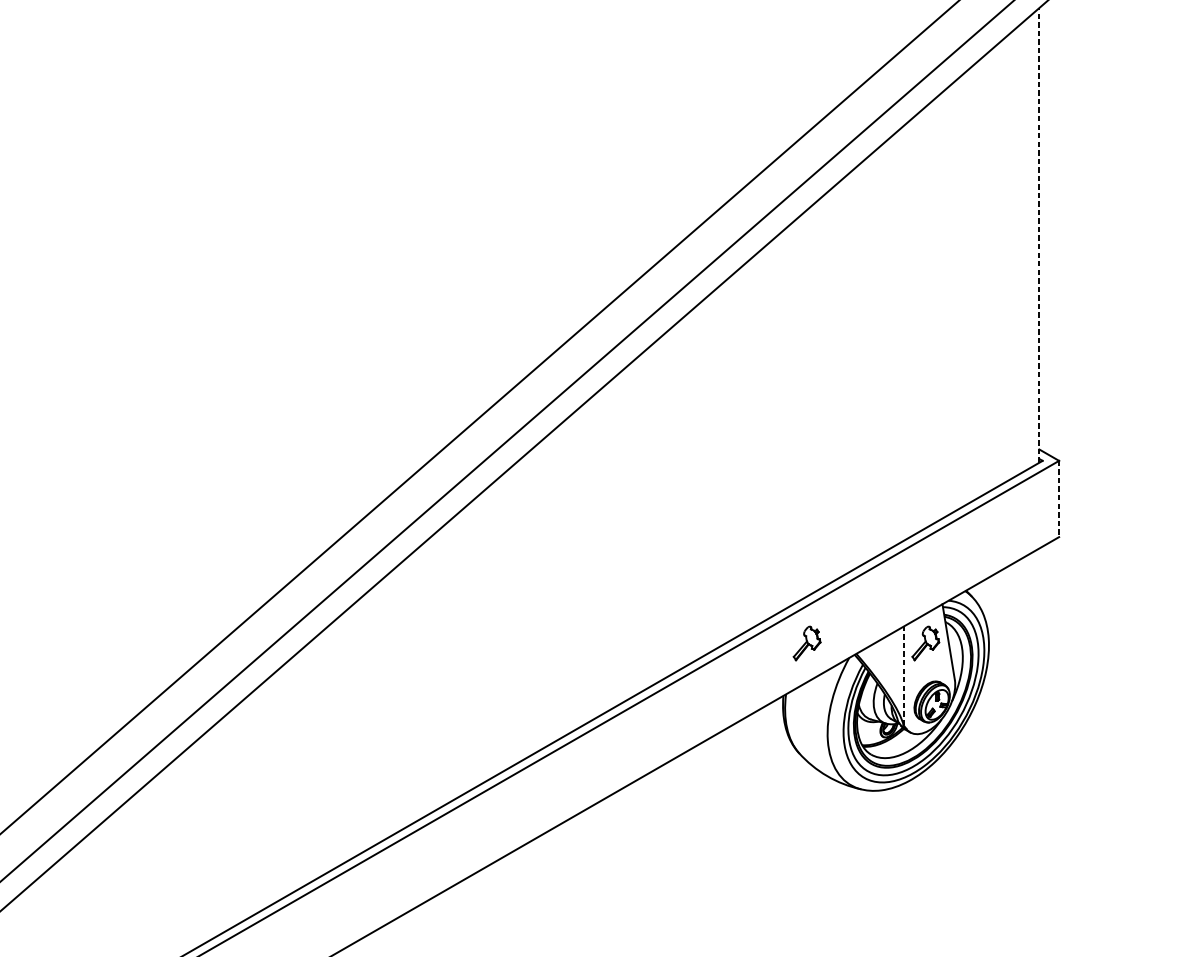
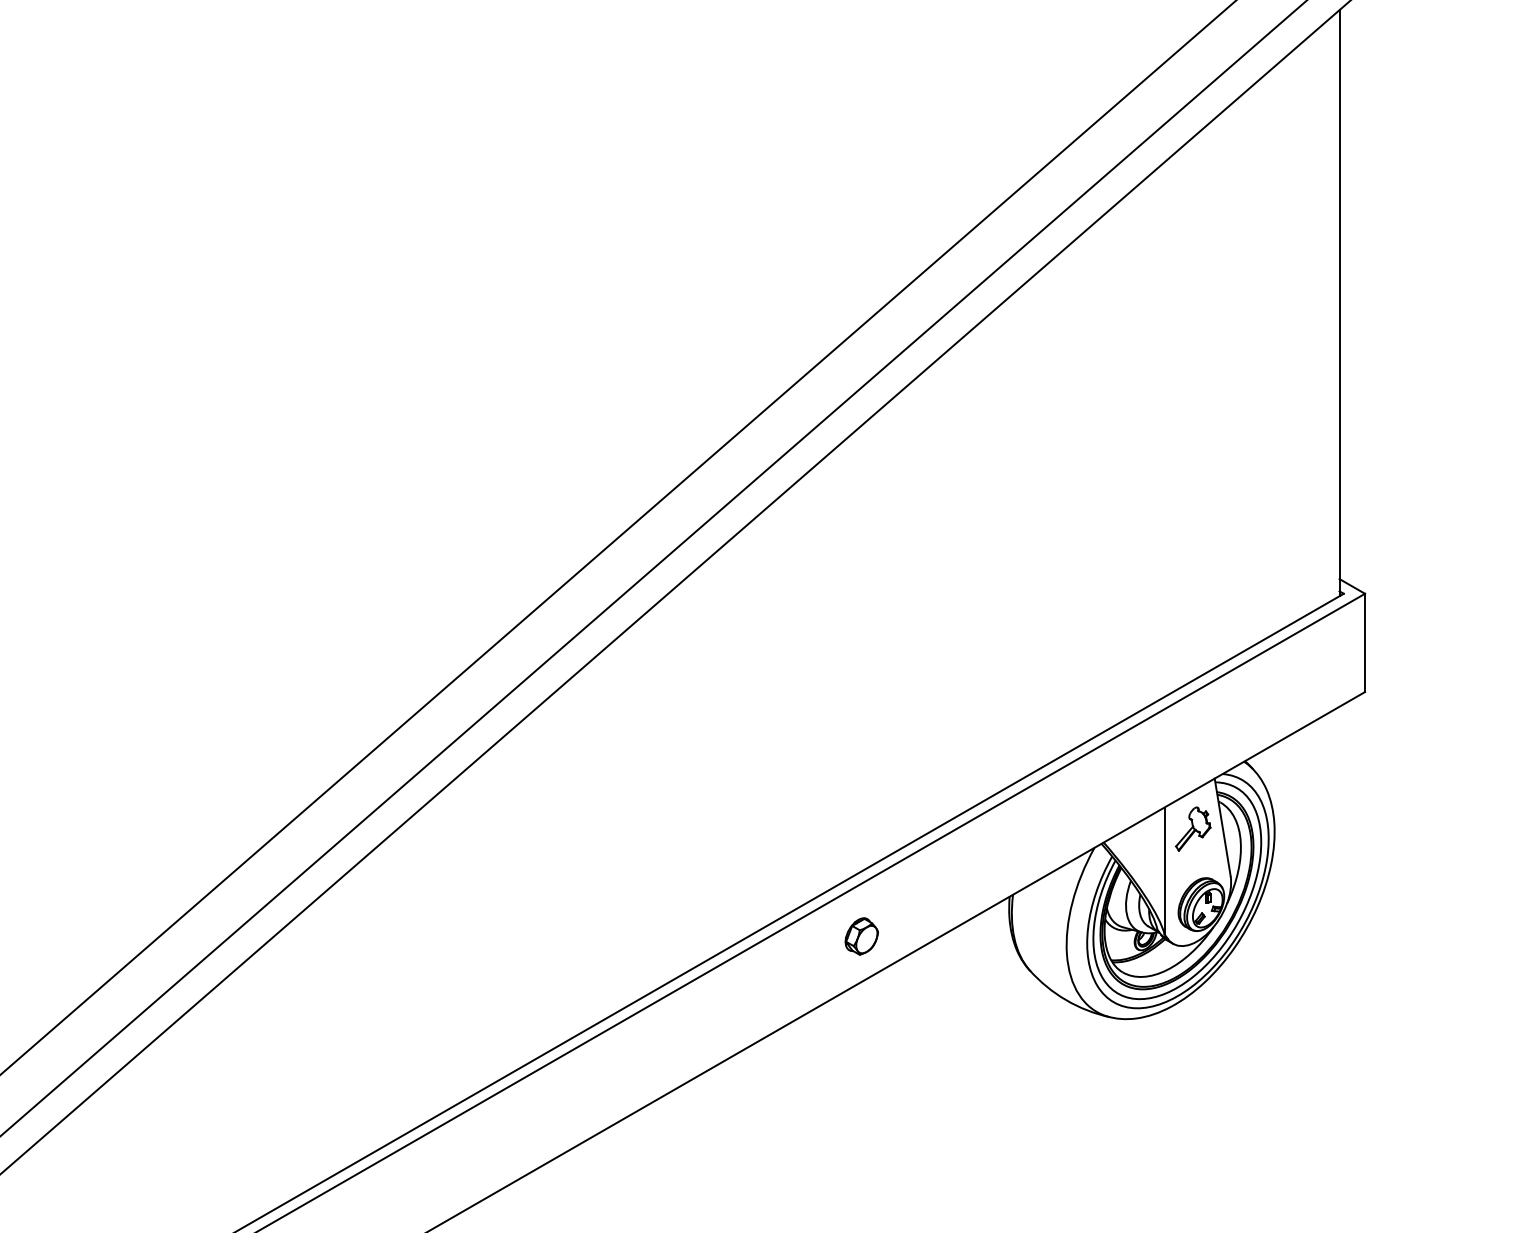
line: (1039, 234) -> (1339, 302), dashed -> solid
line: (1059, 499) -> (1365, 643), dashed -> solid
part: (807, 642) -> (1040, 828), removed
line: (903, 675) -> (1164, 870), dashed -> solid
part: (668, 726) -> (861, 936), added

